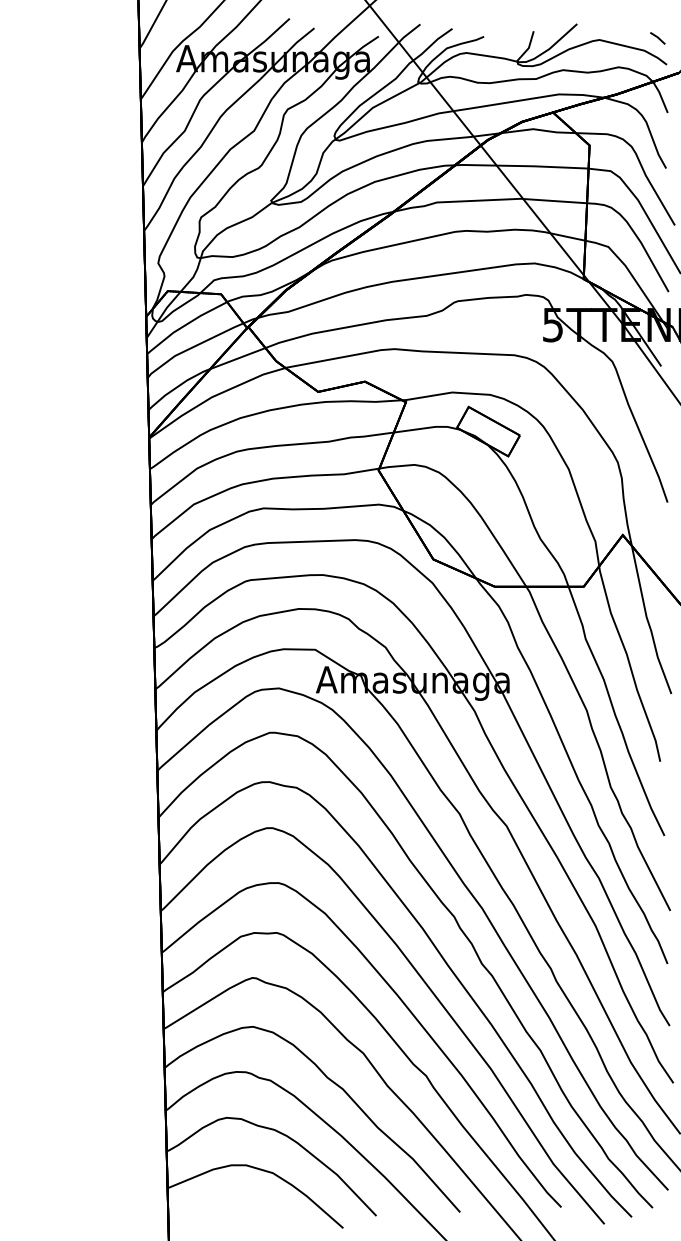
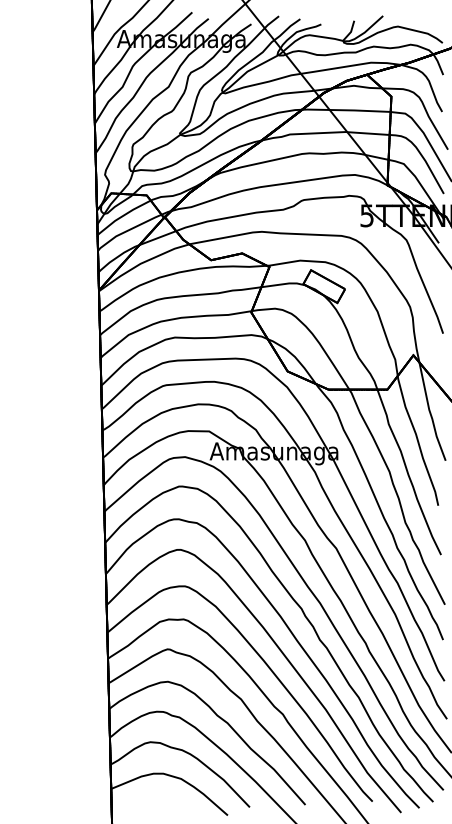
line: (657, 38) -> (436, 25), removed

